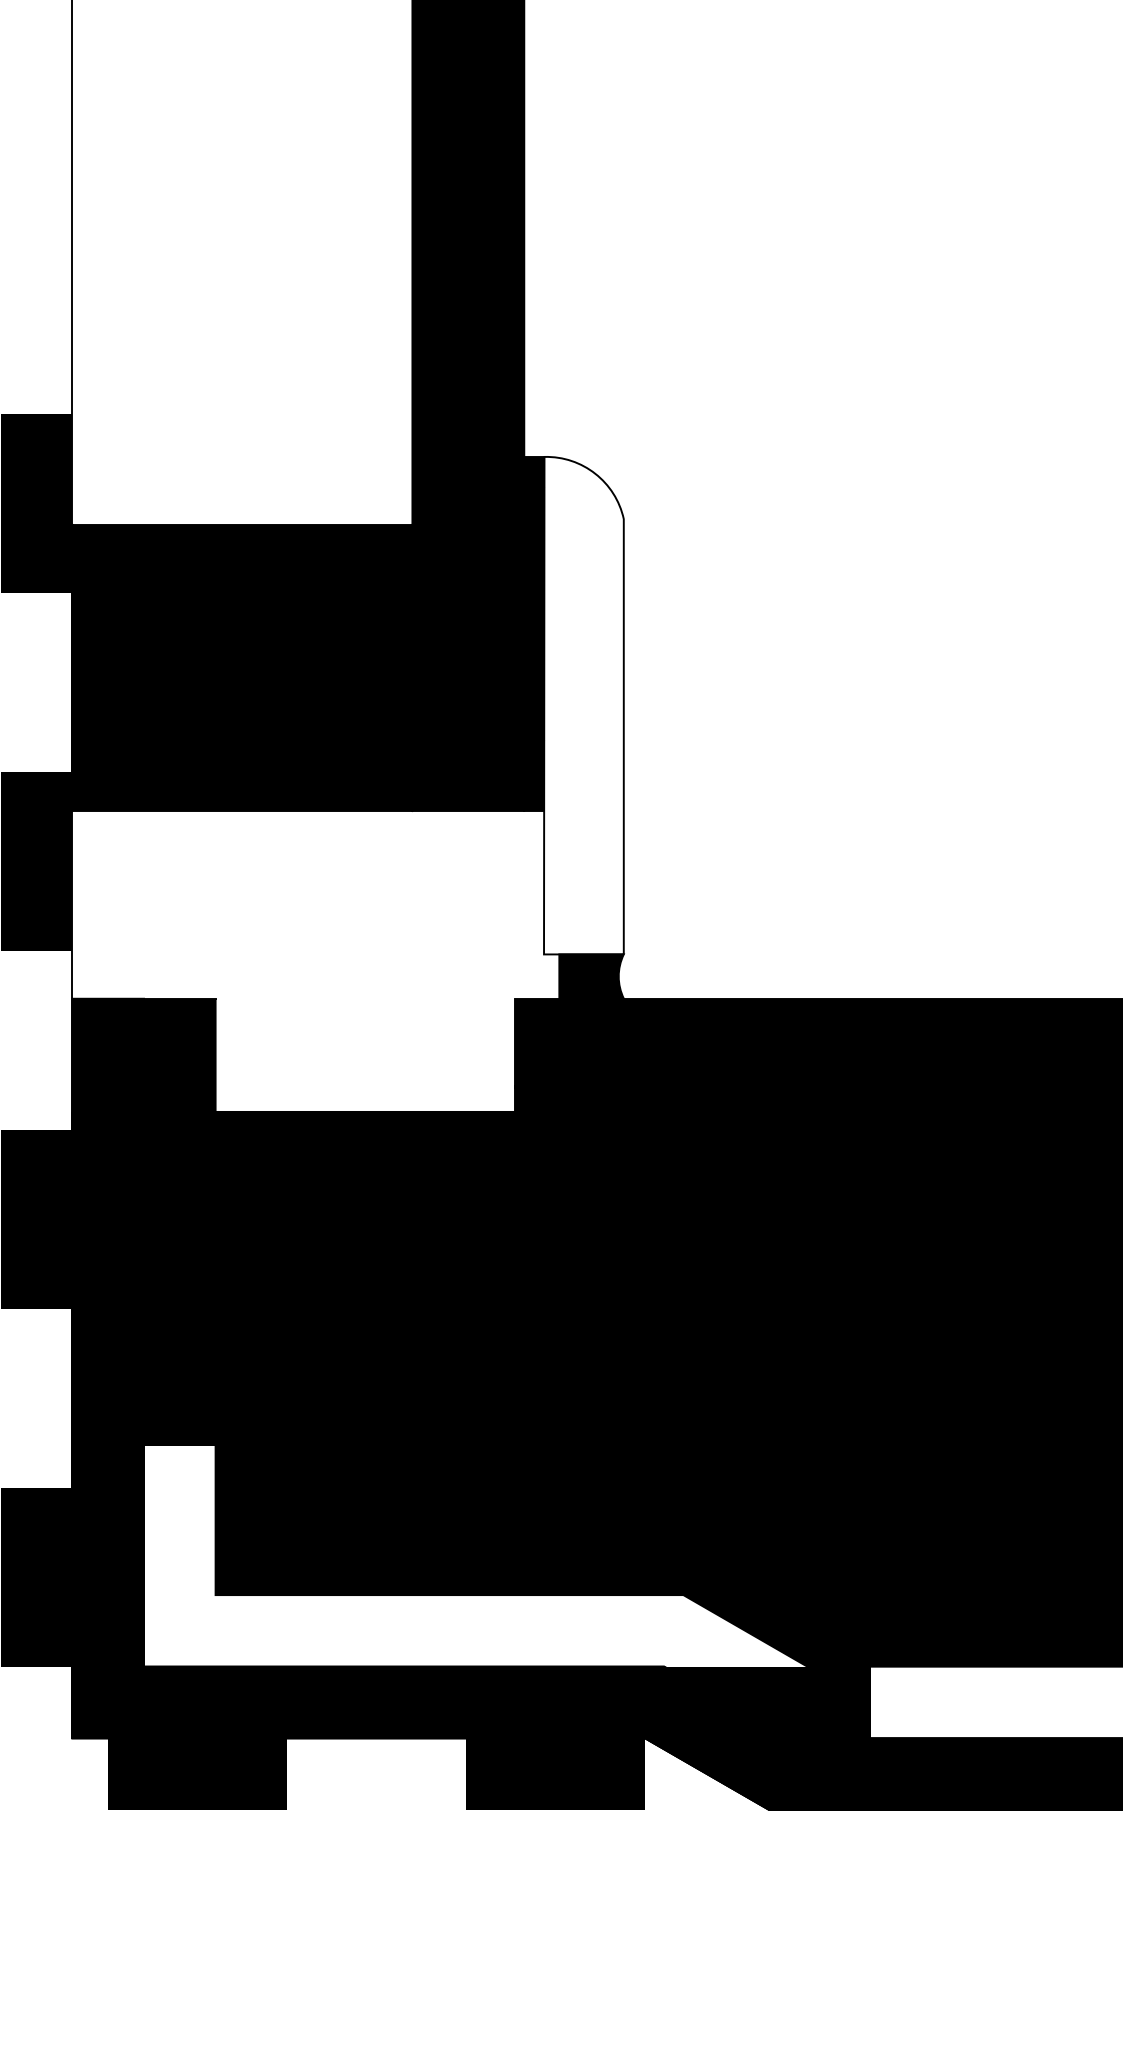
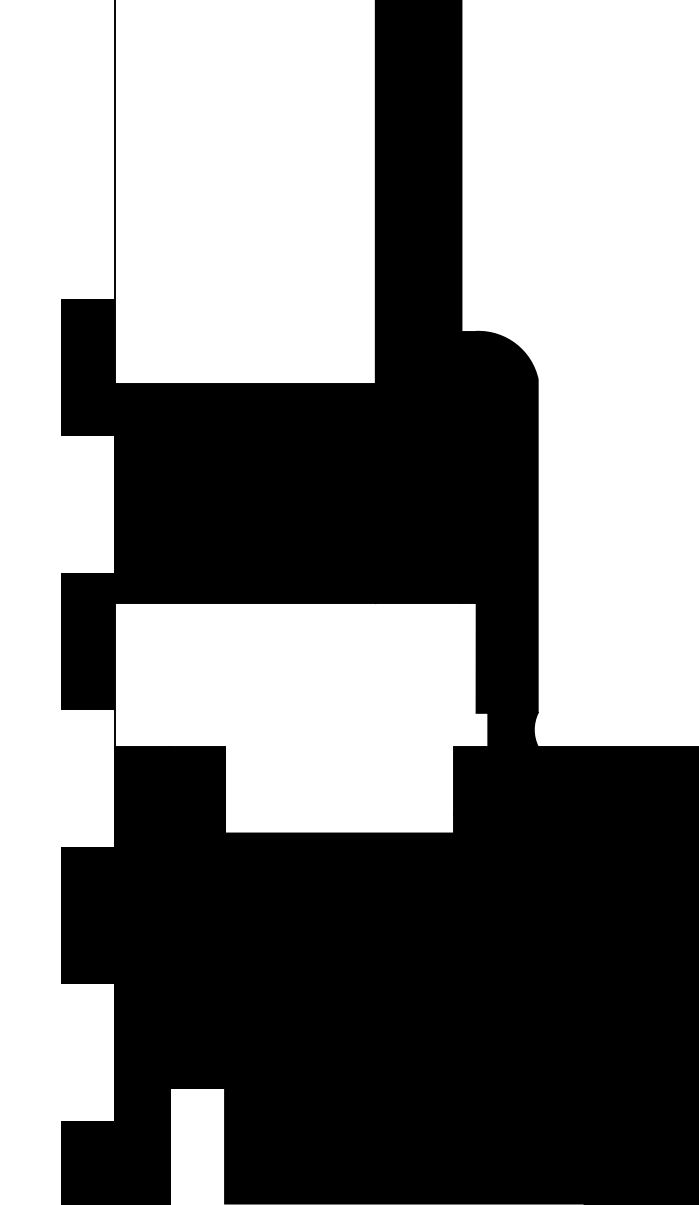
fill: (583, 705) -> (506, 522), added

